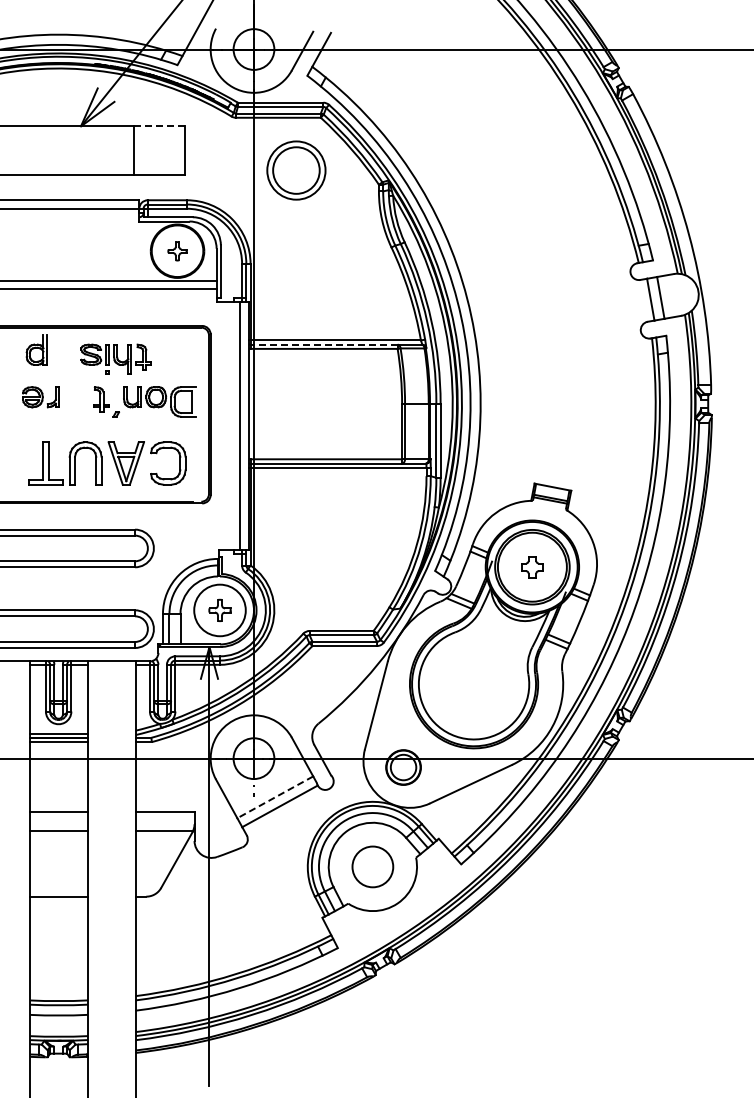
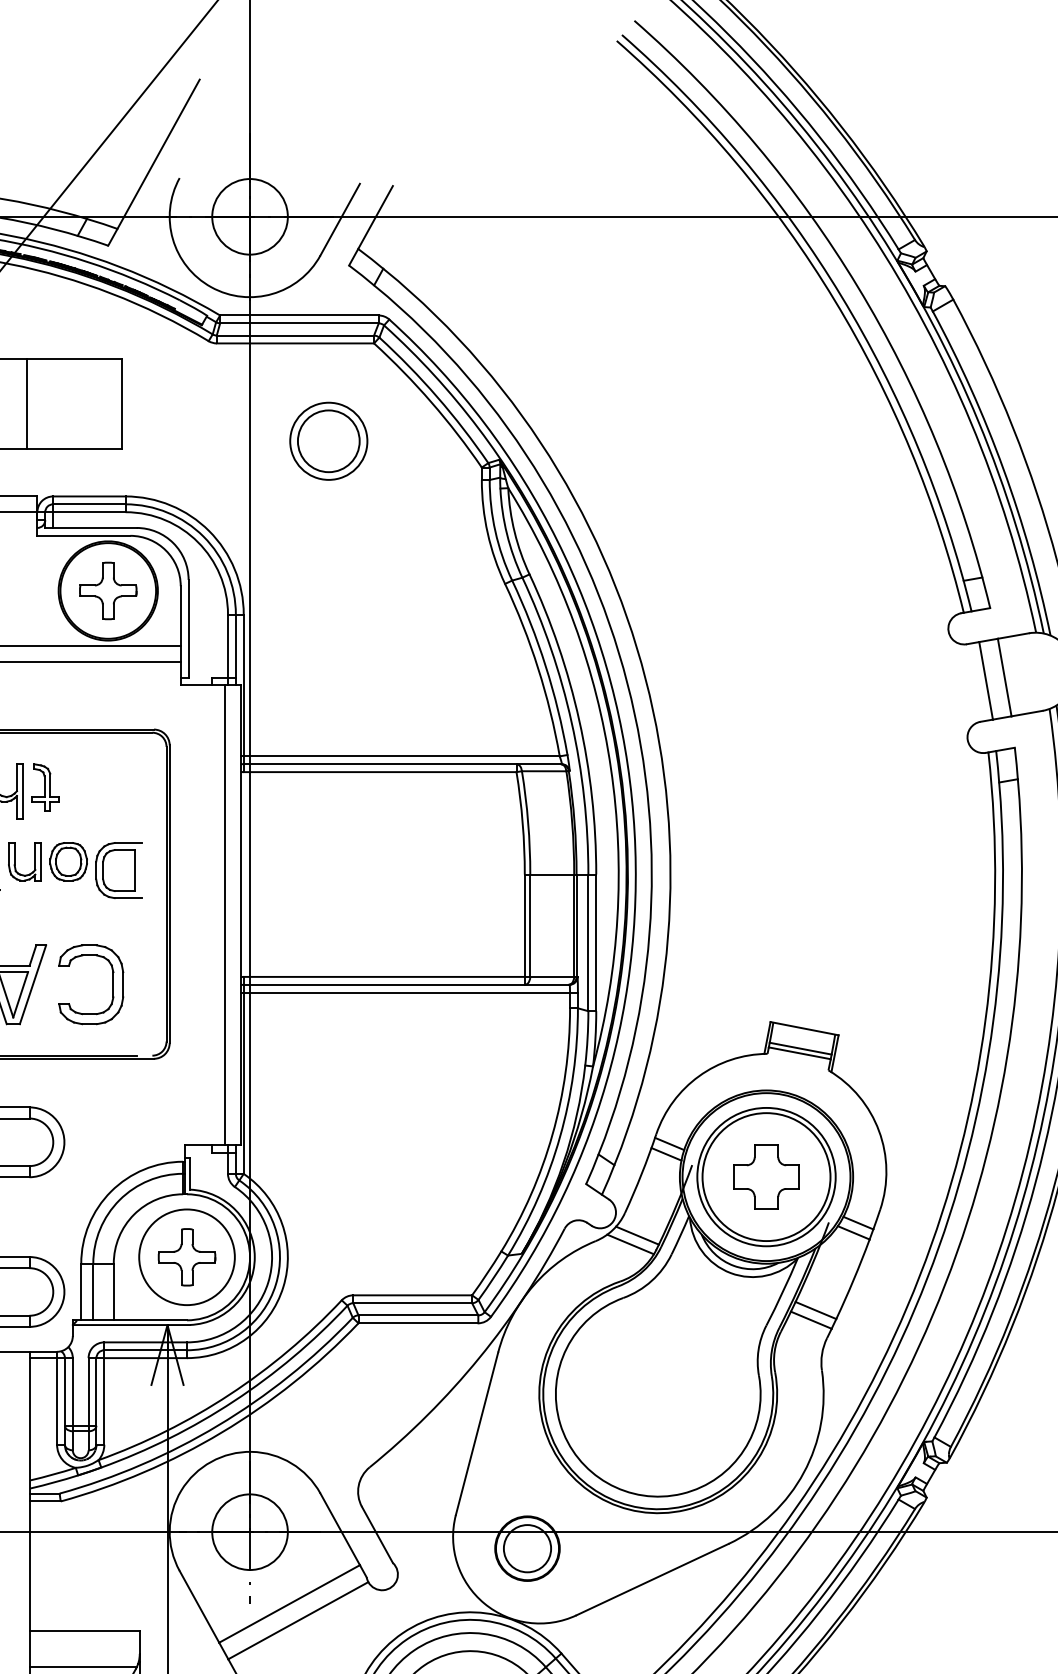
line: (159, 126) -> (74, 359), dashed -> solid
part: (296, 170) -> (328, 441), size x0.71
part: (177, 251) -> (108, 591), size x1.67
line: (324, 344) -> (380, 763), dashed -> solid
part: (532, 567) -> (766, 1177), size x1.67
part: (219, 610) -> (186, 1257), size x1.43
line: (274, 797) -> (288, 1604), dashed -> solid

